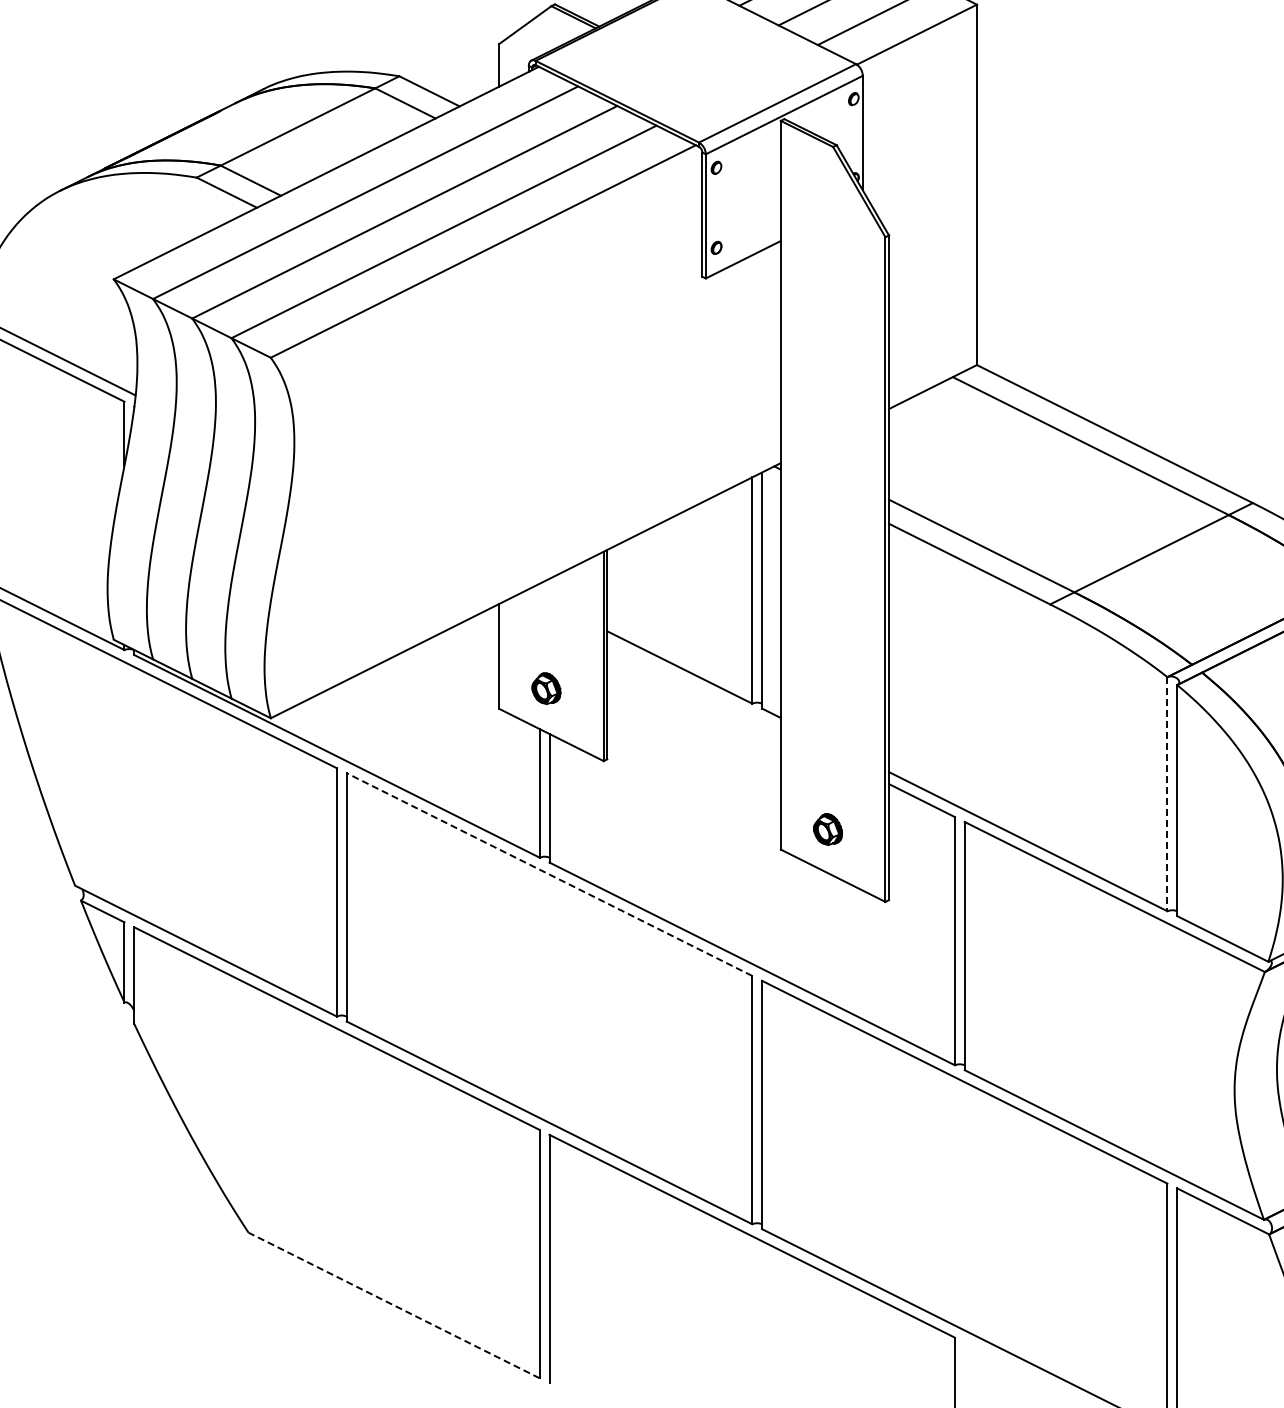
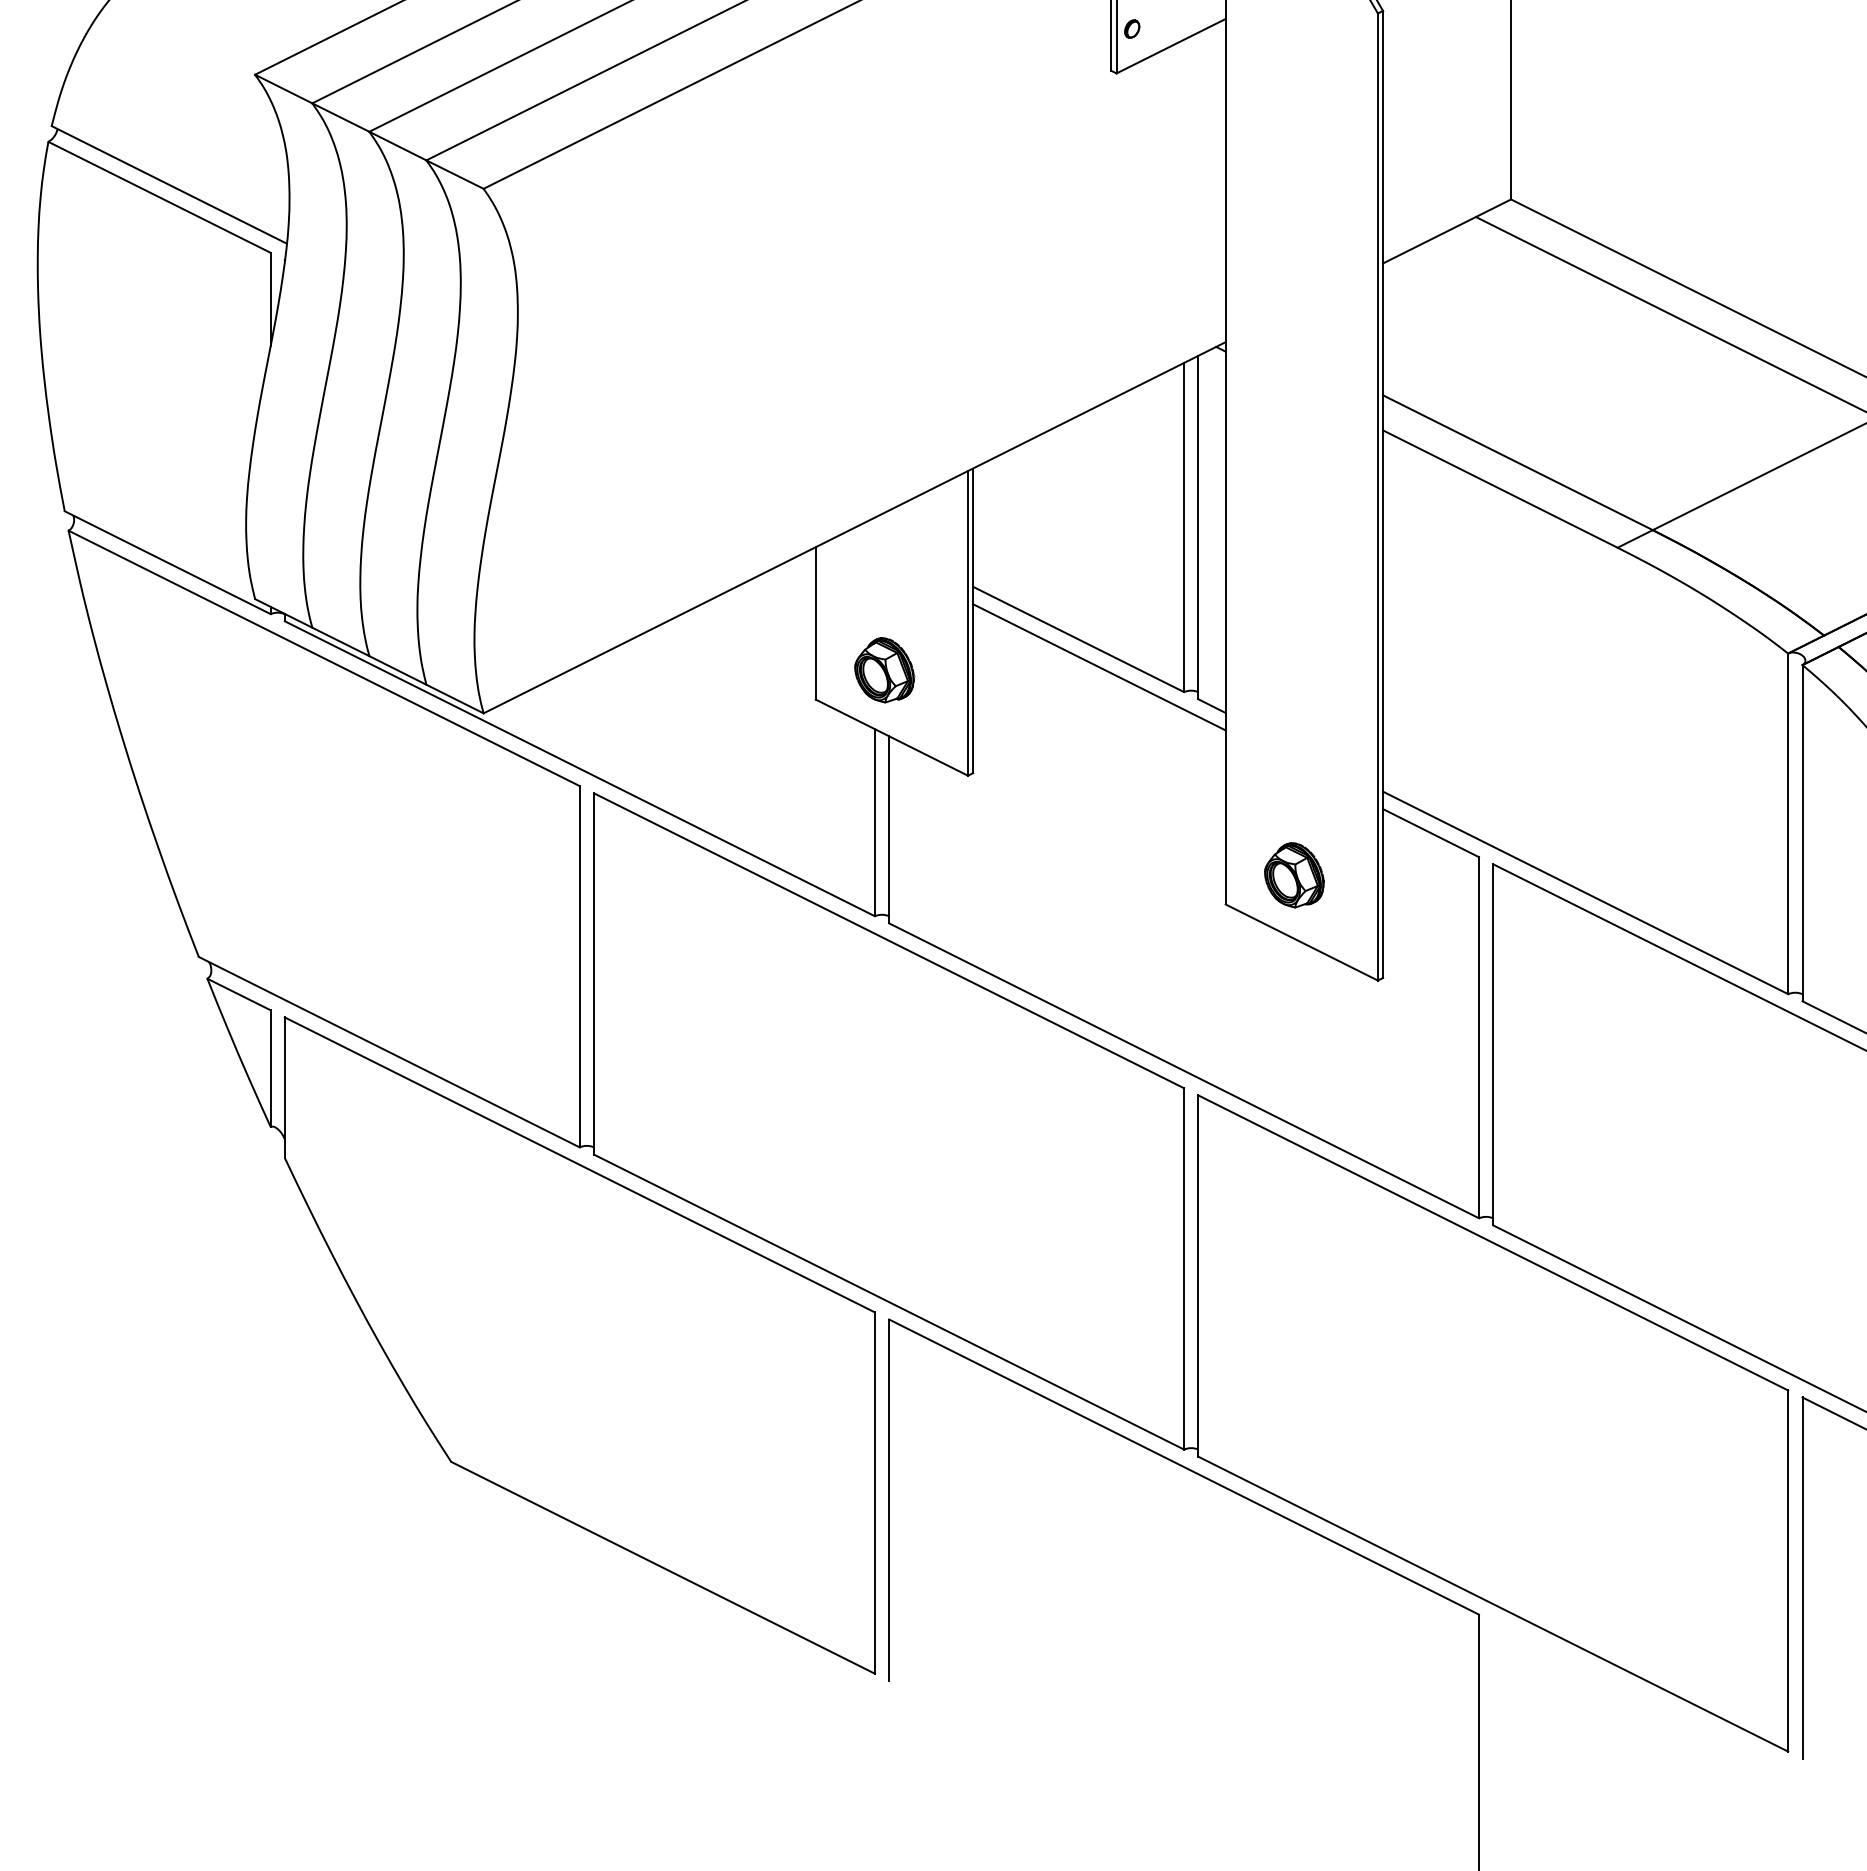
line: (693, 686) -> (1098, 667), added
part: (546, 688) -> (884, 670), size x1.43
line: (1167, 794) -> (1788, 824), dashed -> solid
part: (827, 829) -> (1293, 875), size x1.43
line: (549, 874) -> (889, 940), dashed -> solid
line: (394, 1305) -> (663, 1567), dashed -> solid

